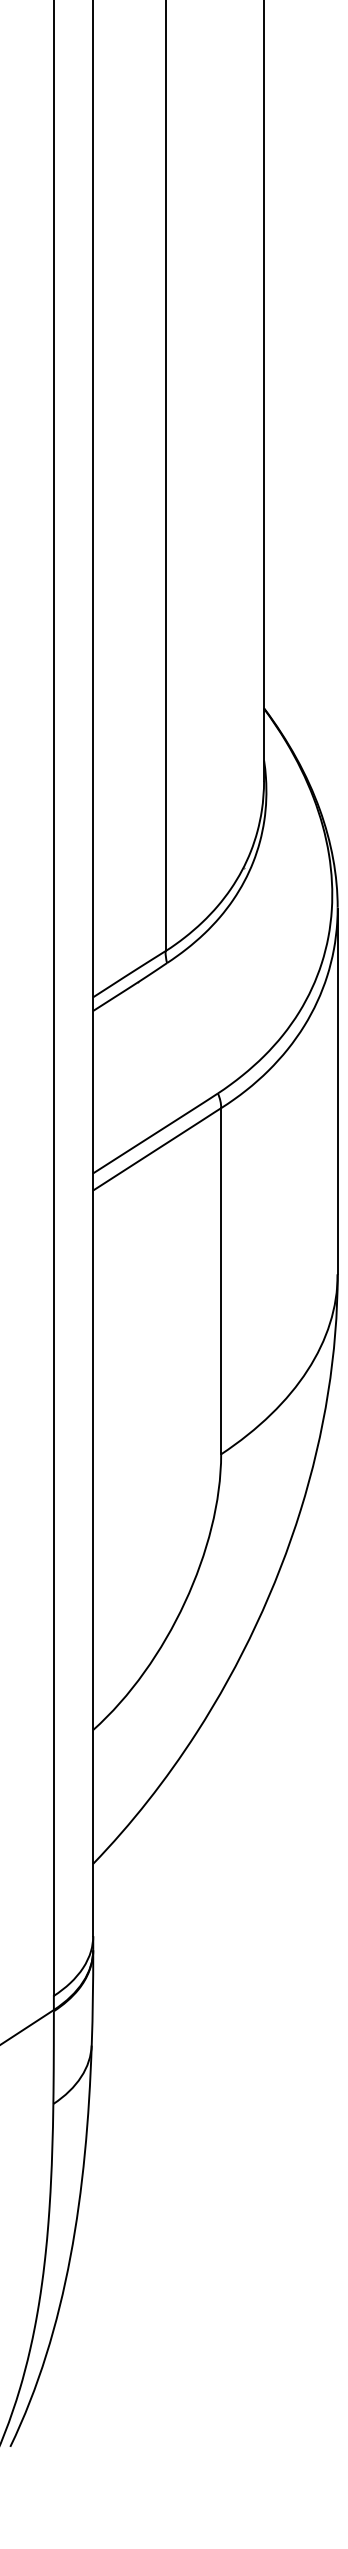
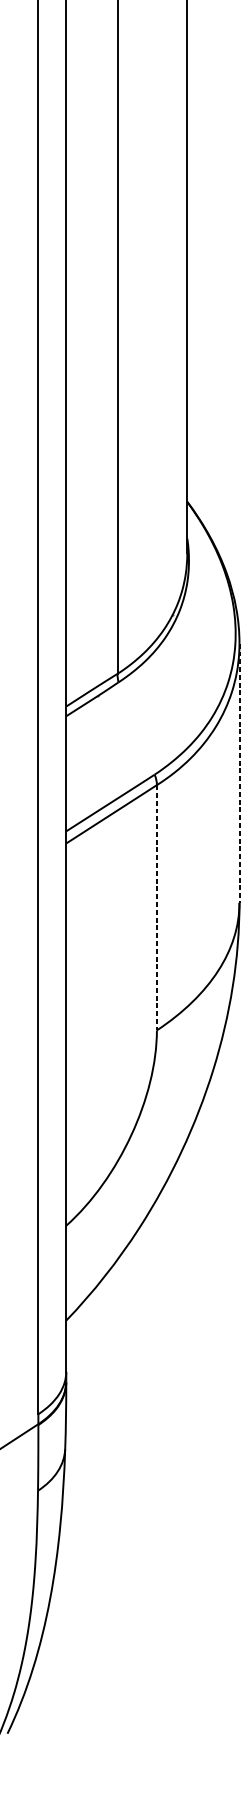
line: (337, 1091) -> (239, 773), solid -> dashed
line: (221, 1281) -> (157, 907), solid -> dashed

